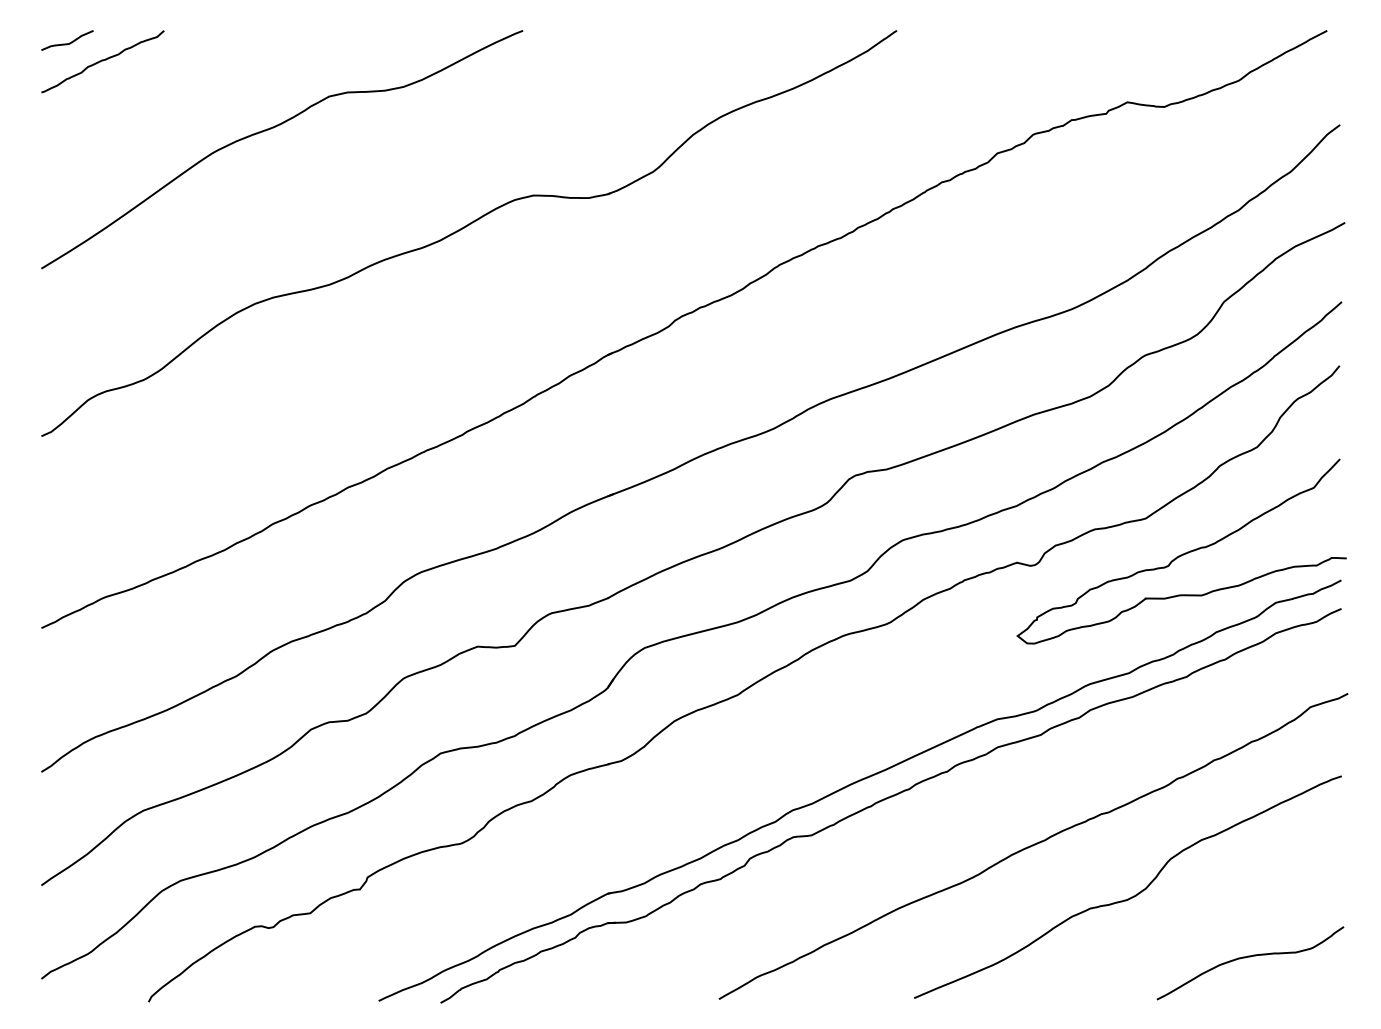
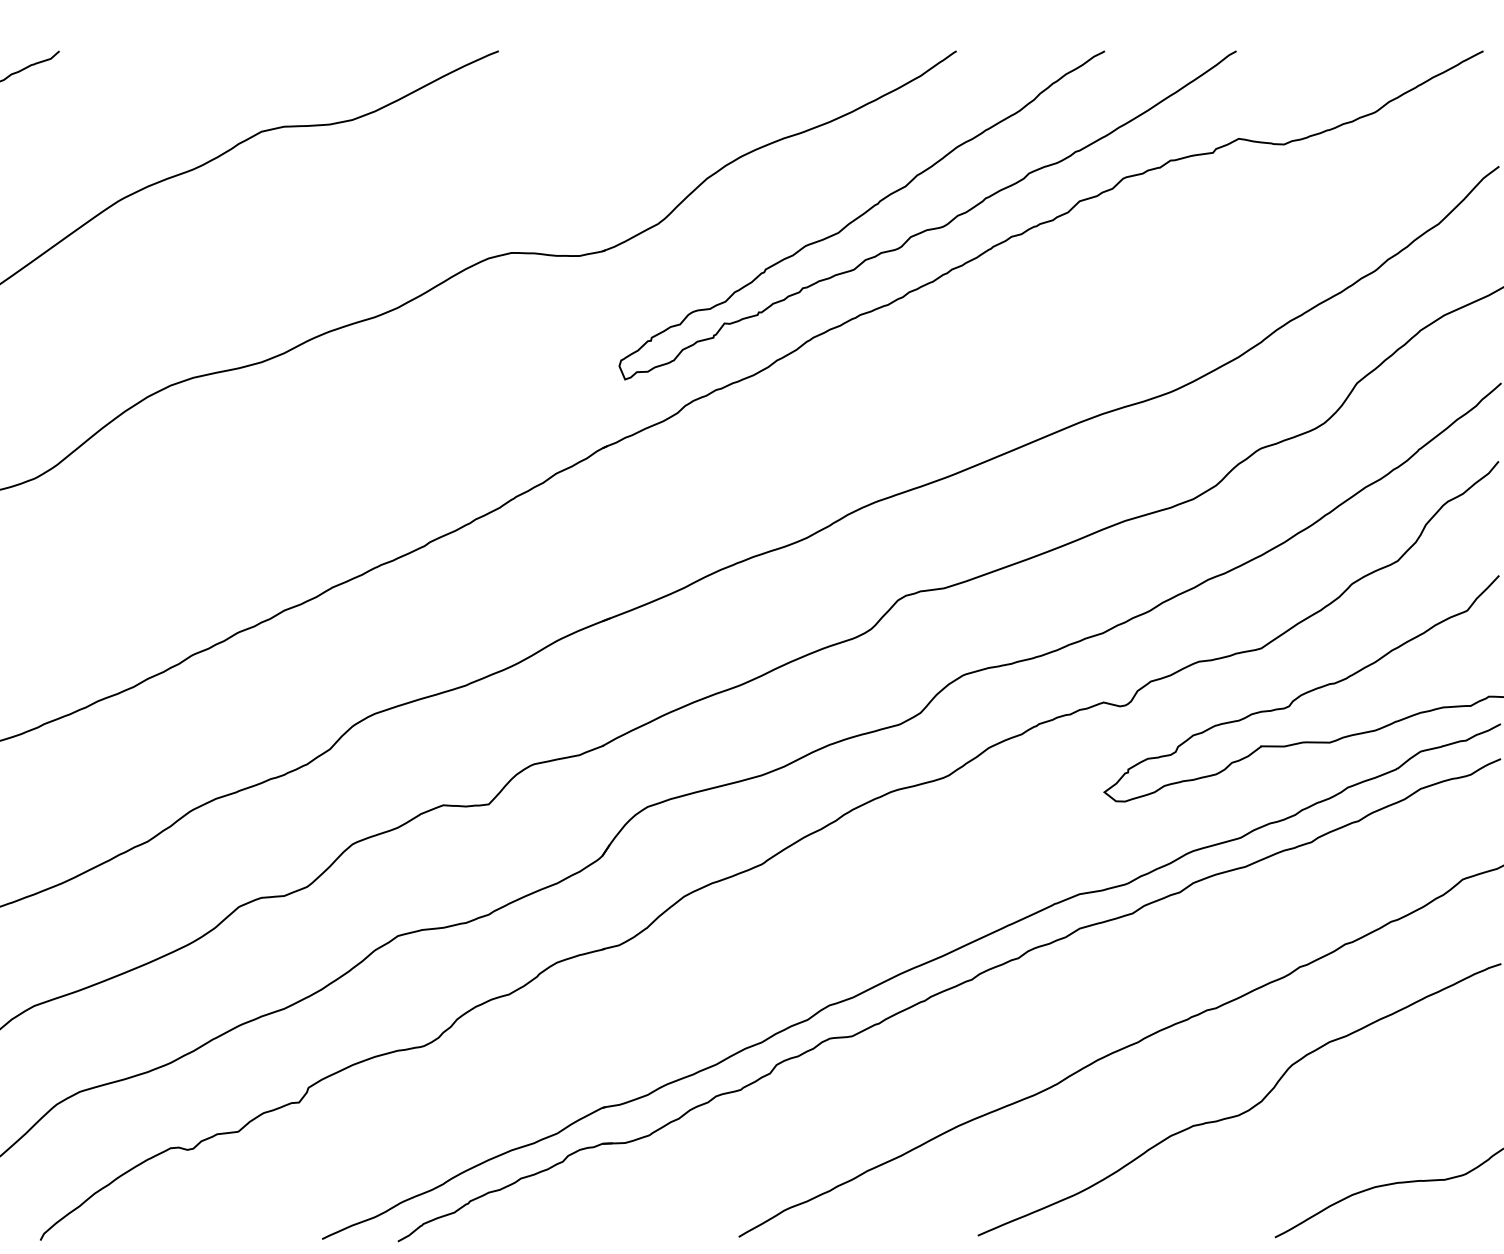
curve: (873, 175) -> (927, 228), added

